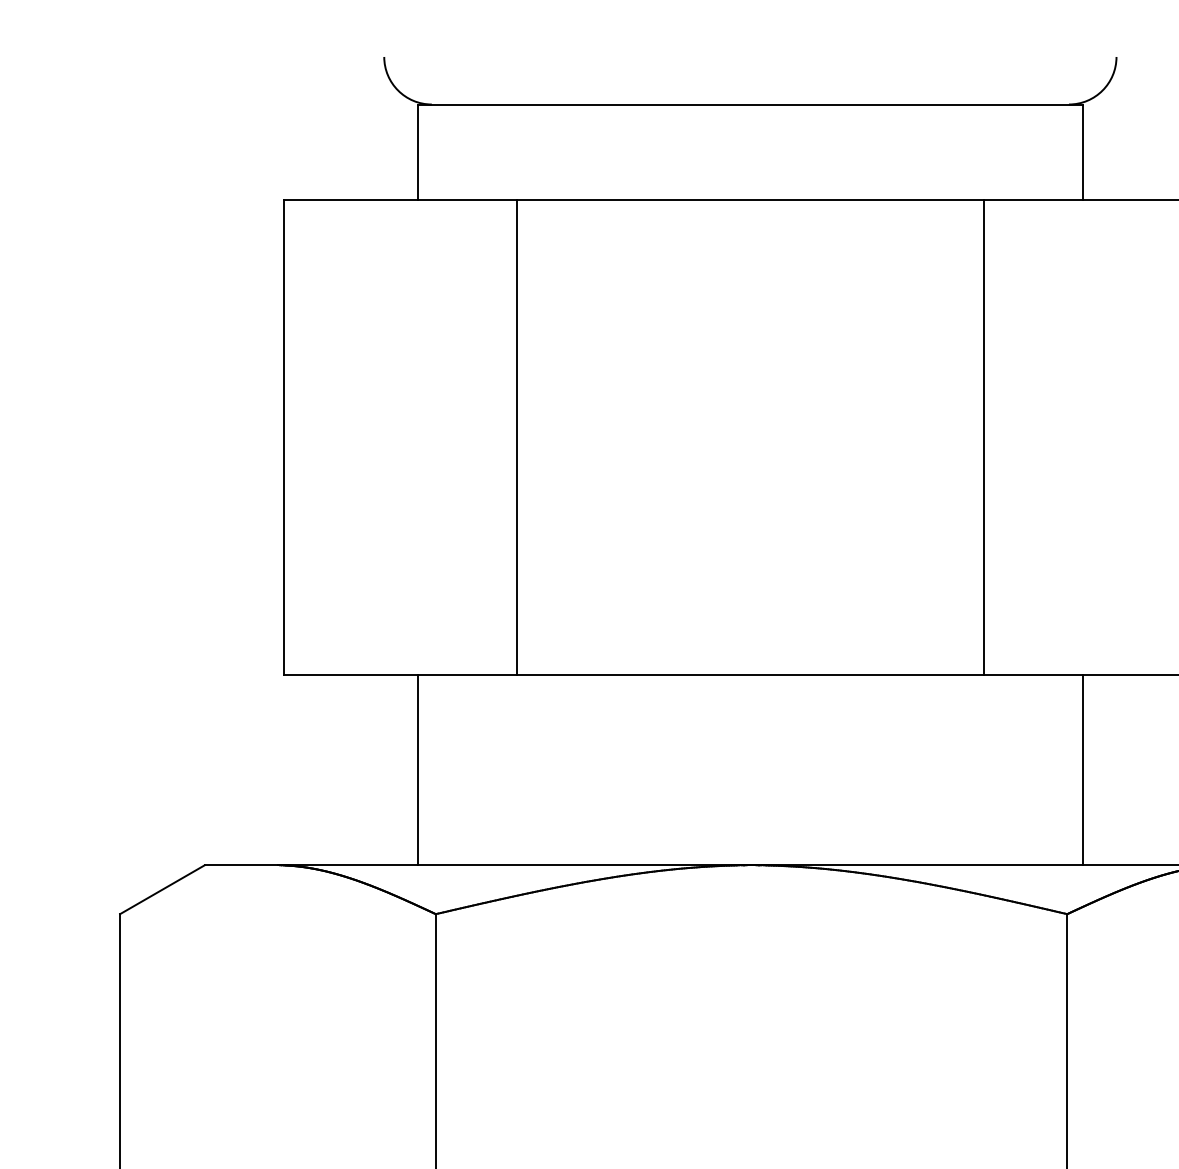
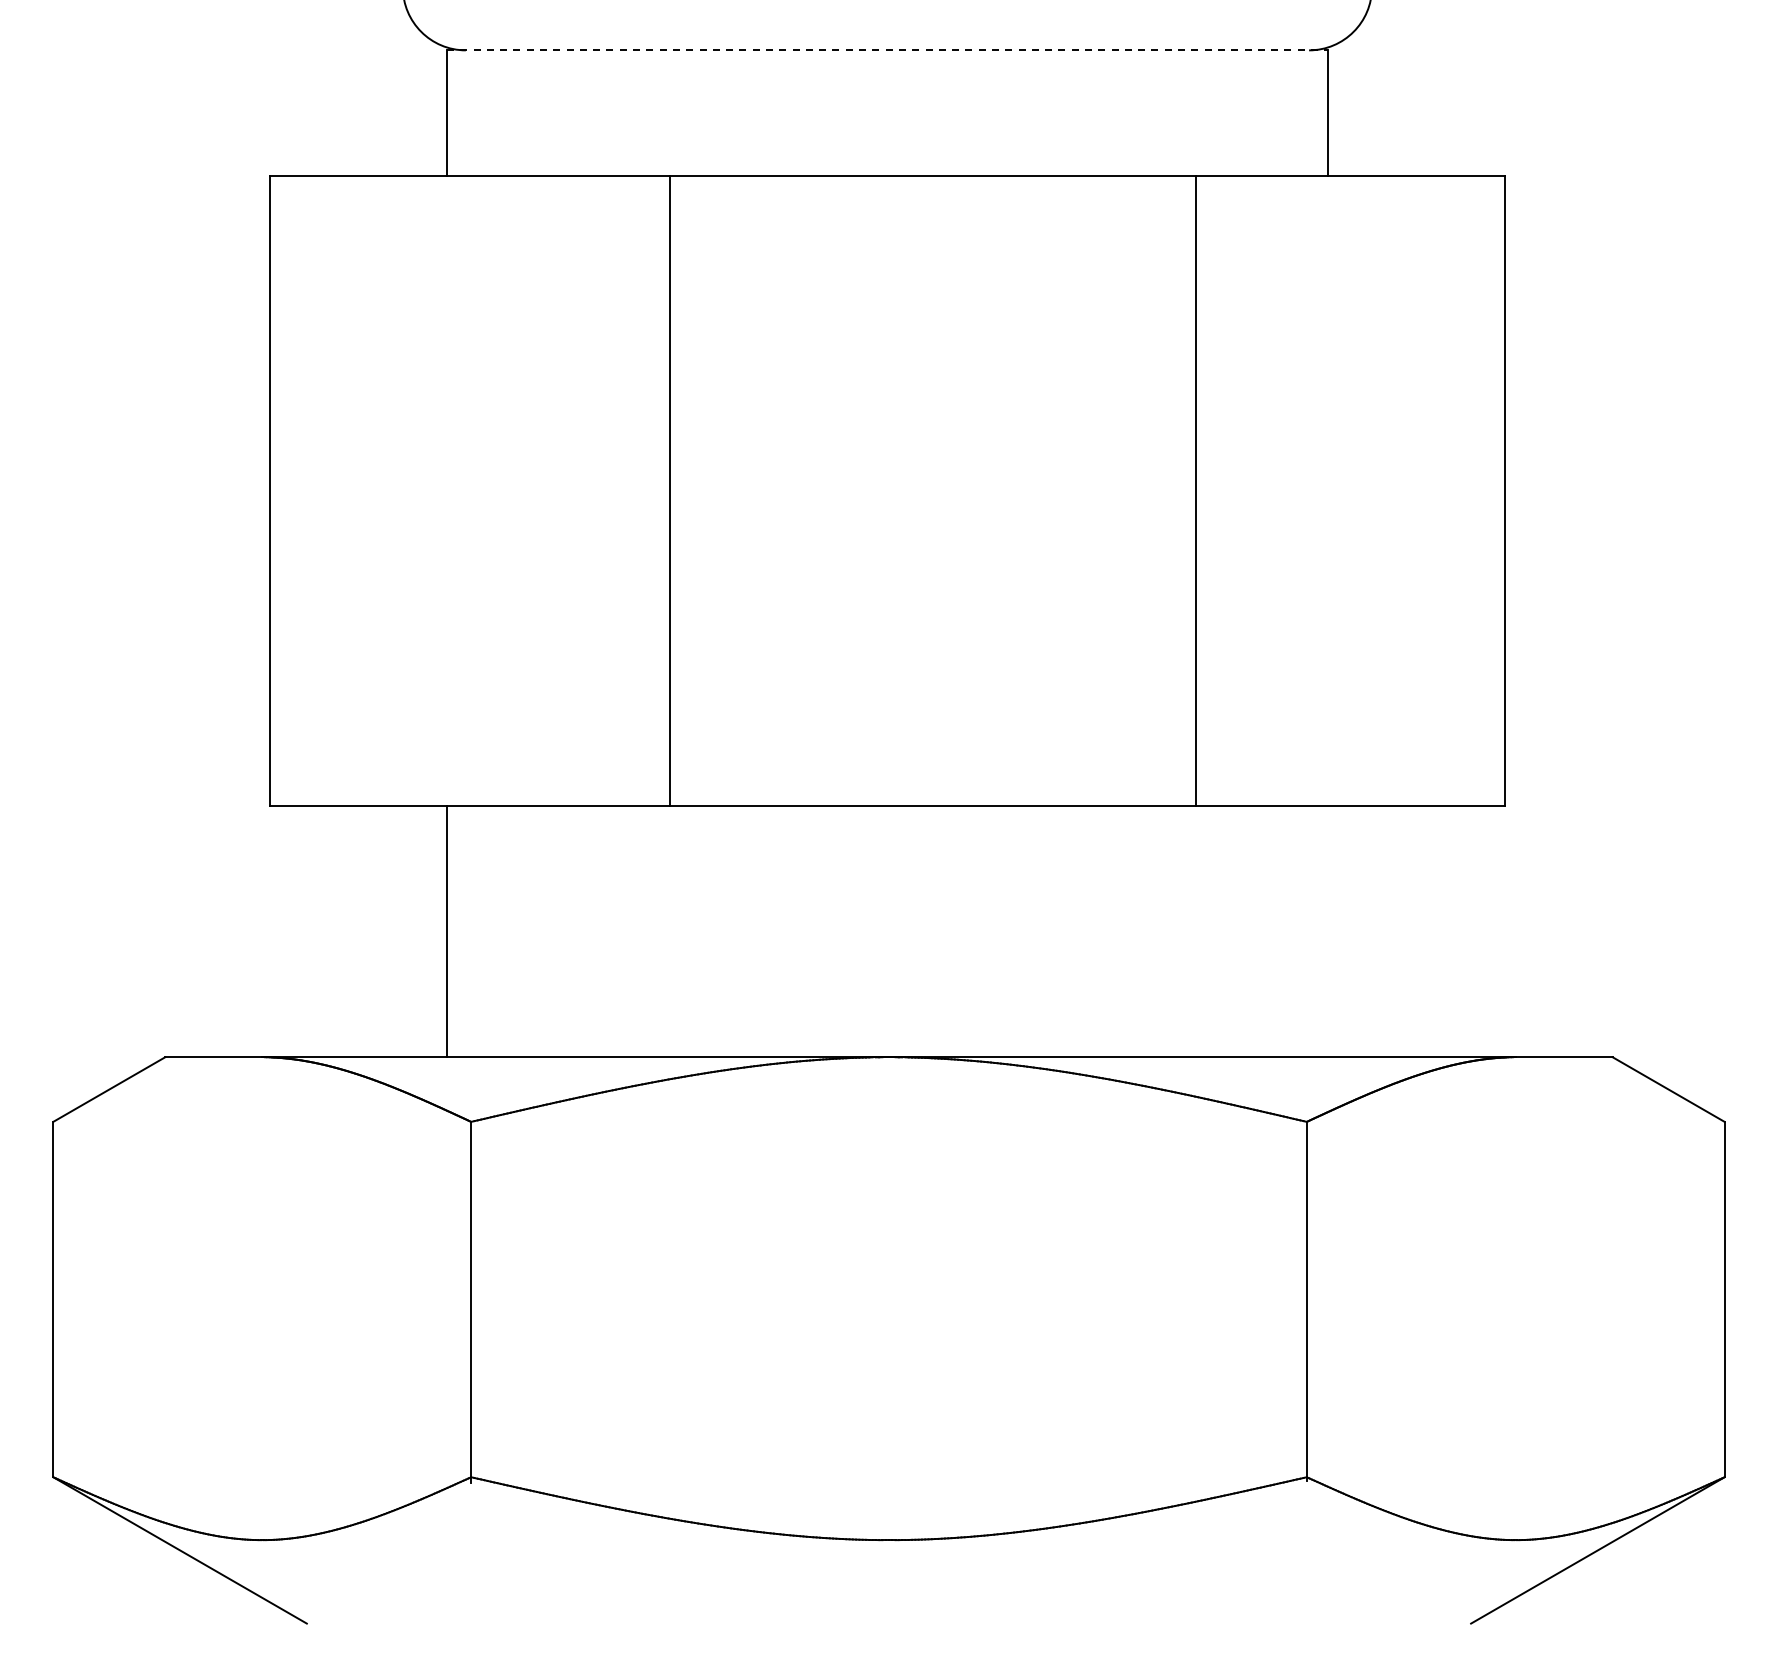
line: (750, 104) -> (887, 50), solid -> dashed
line: (516, 437) -> (669, 490), moved
line: (1082, 770) -> (1327, 931), removed

